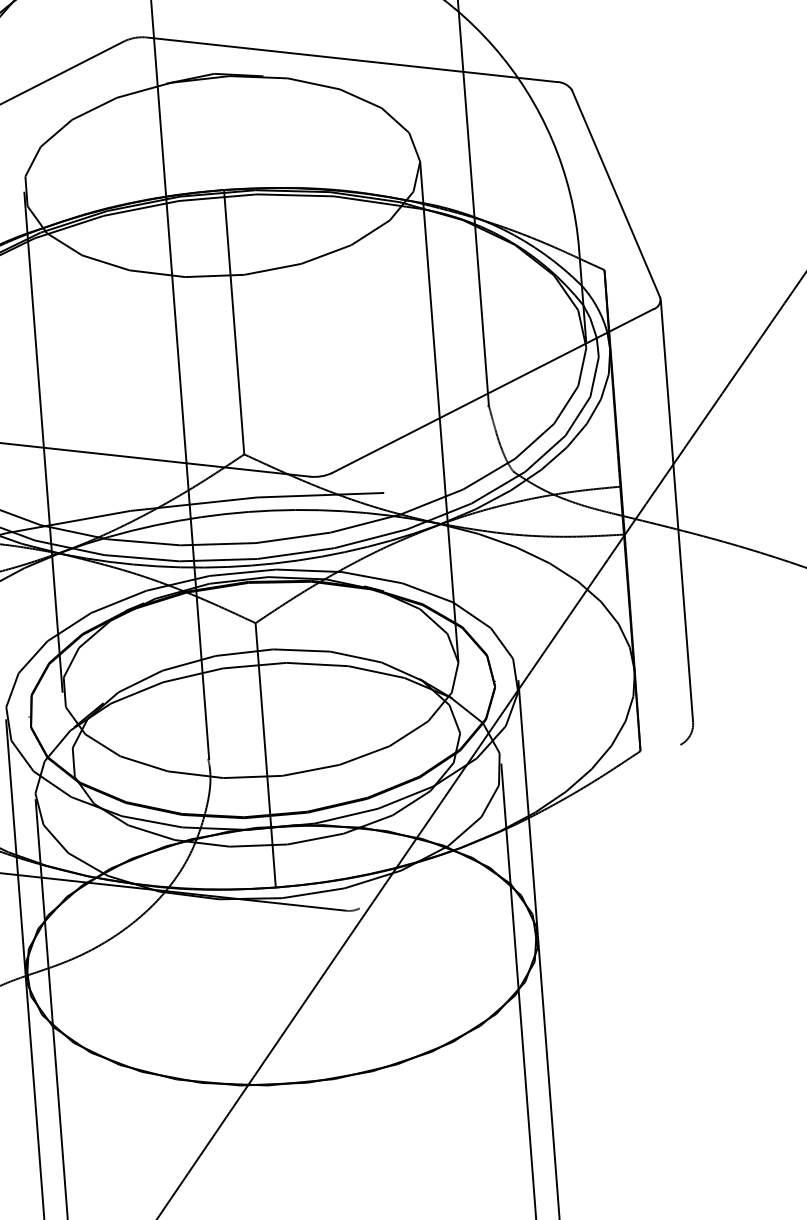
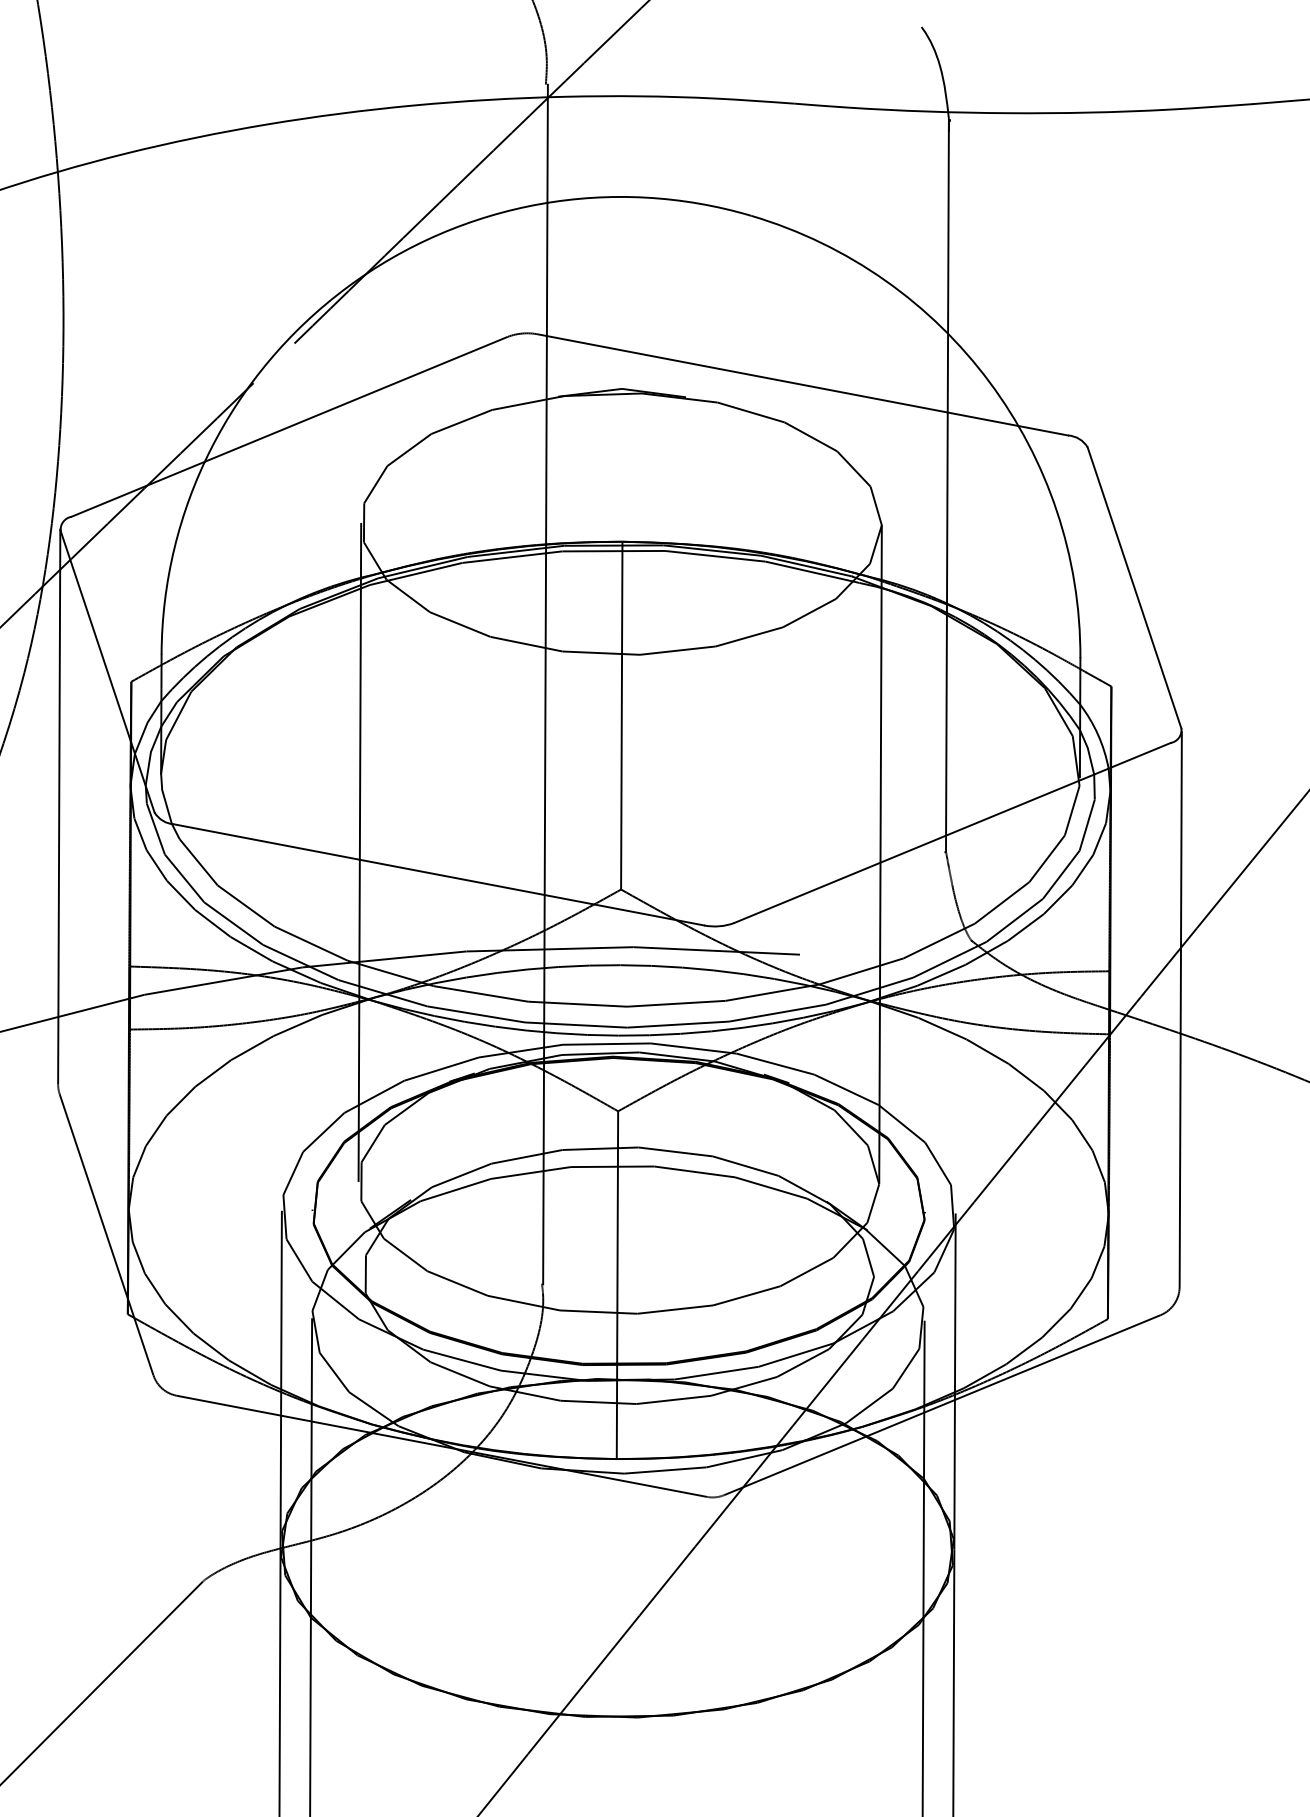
line: (520, 826) -> (942, 1405), added

